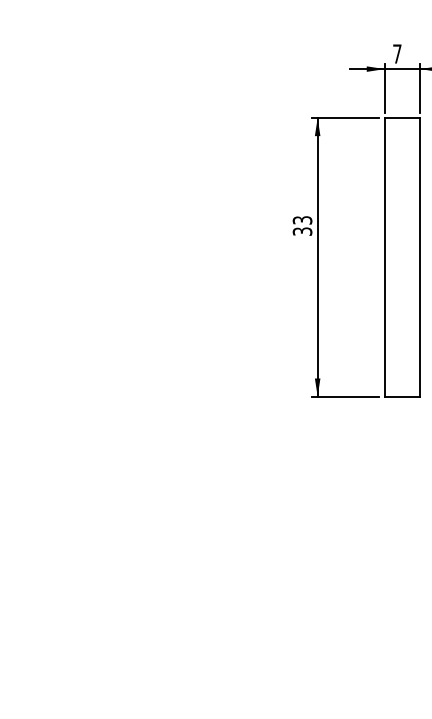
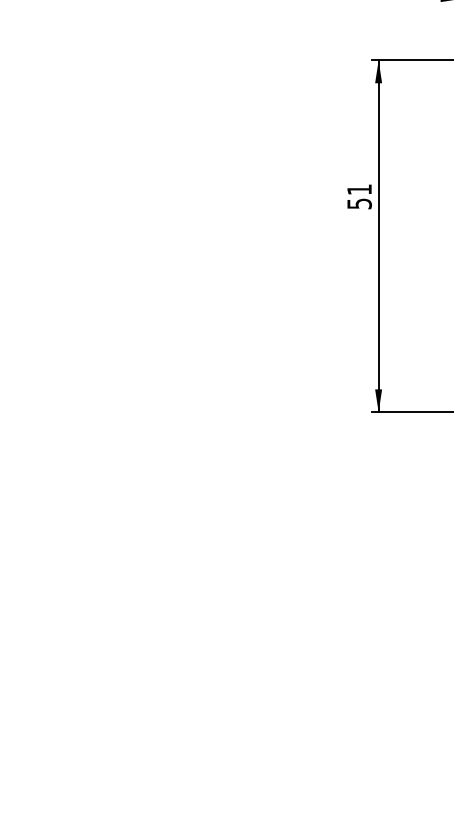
text: (302, 225) -> (359, 196), 33 -> 51

